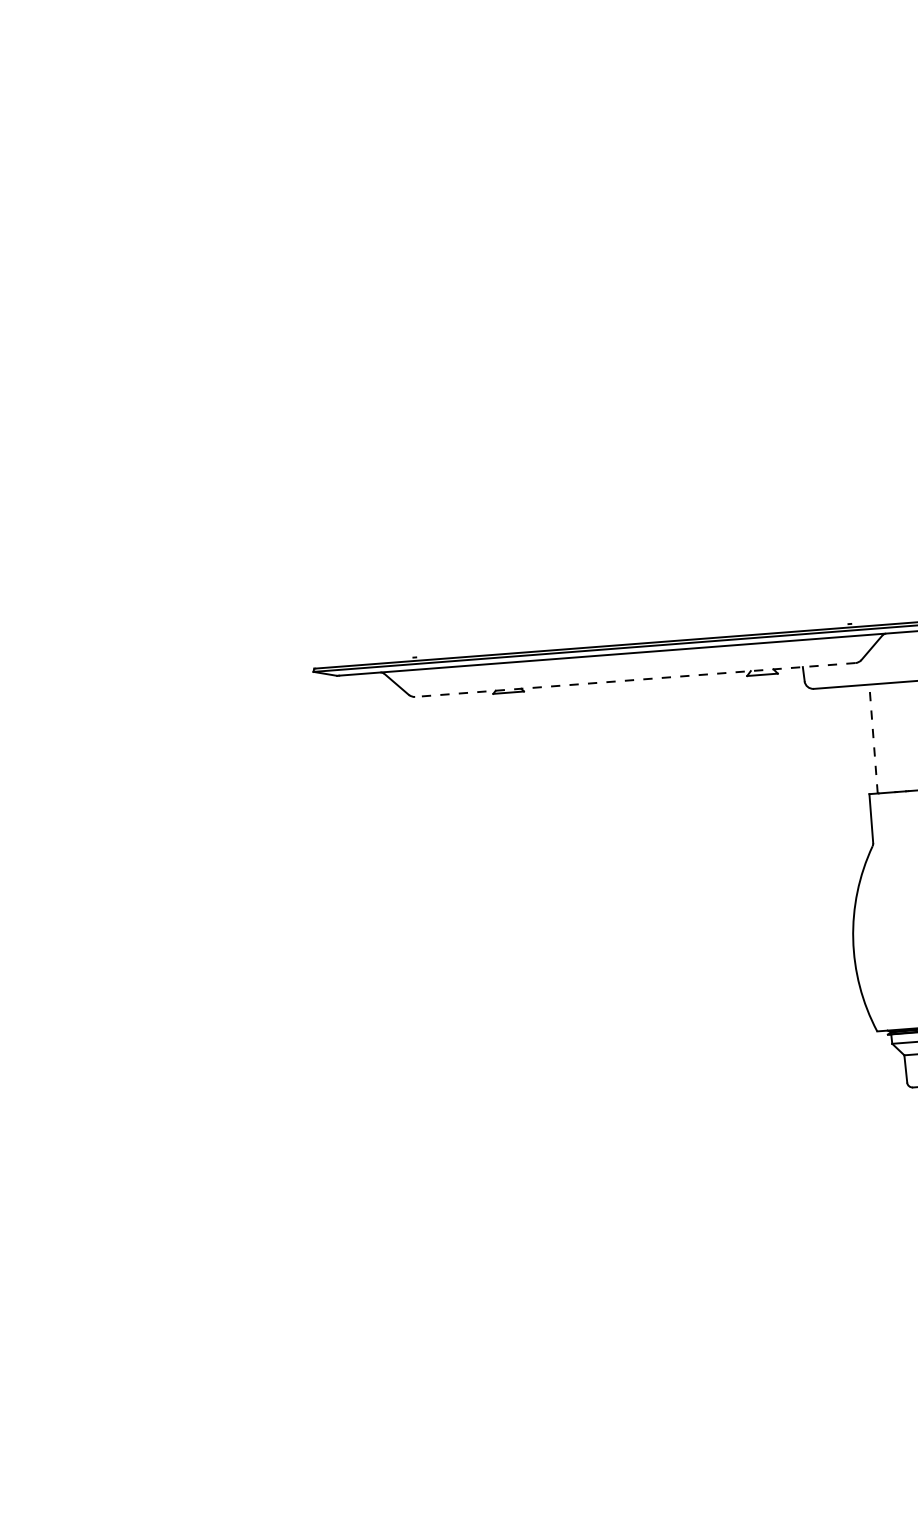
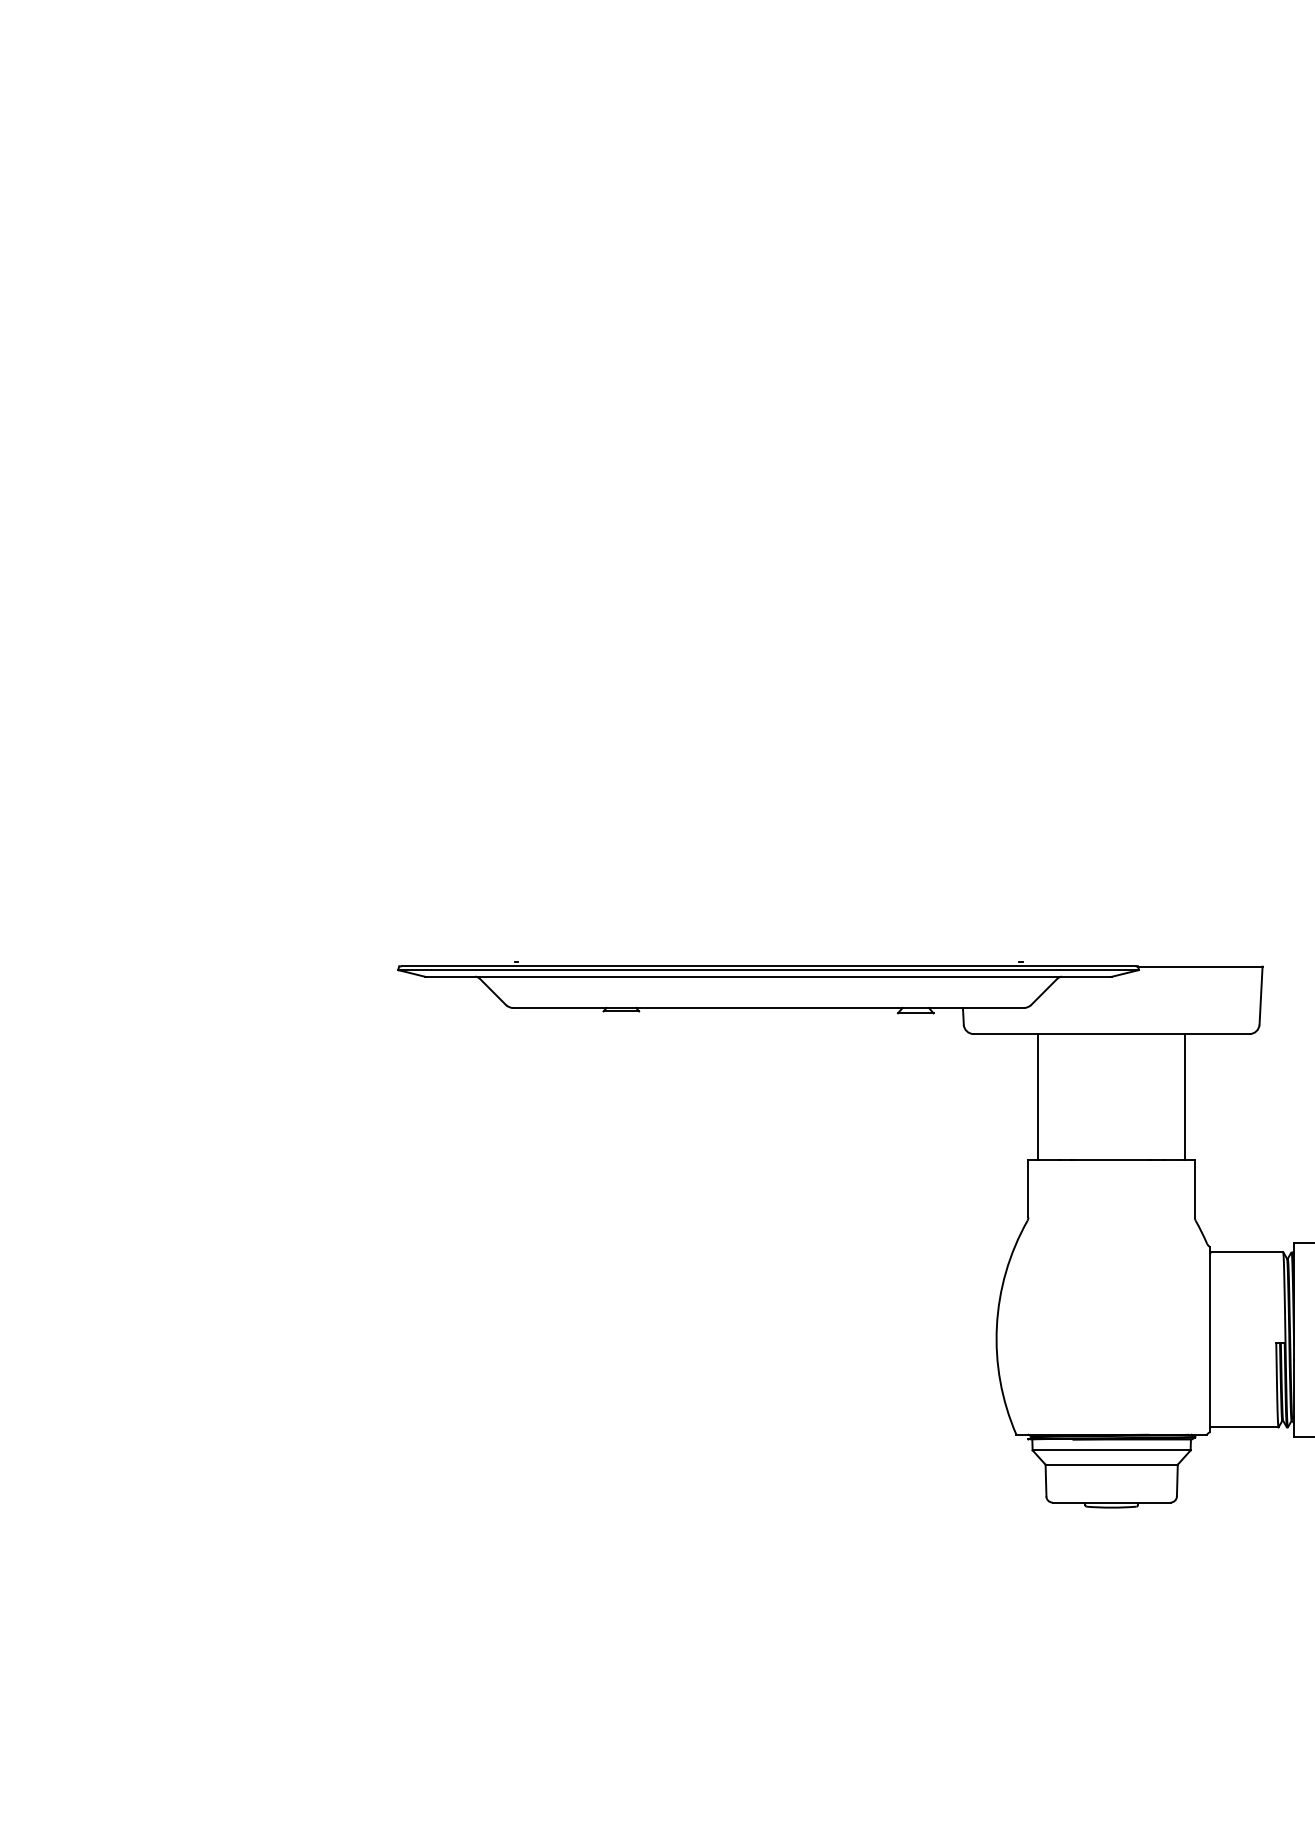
line: (635, 679) -> (768, 1007), dashed -> solid
line: (873, 738) -> (1038, 1096), dashed -> solid

